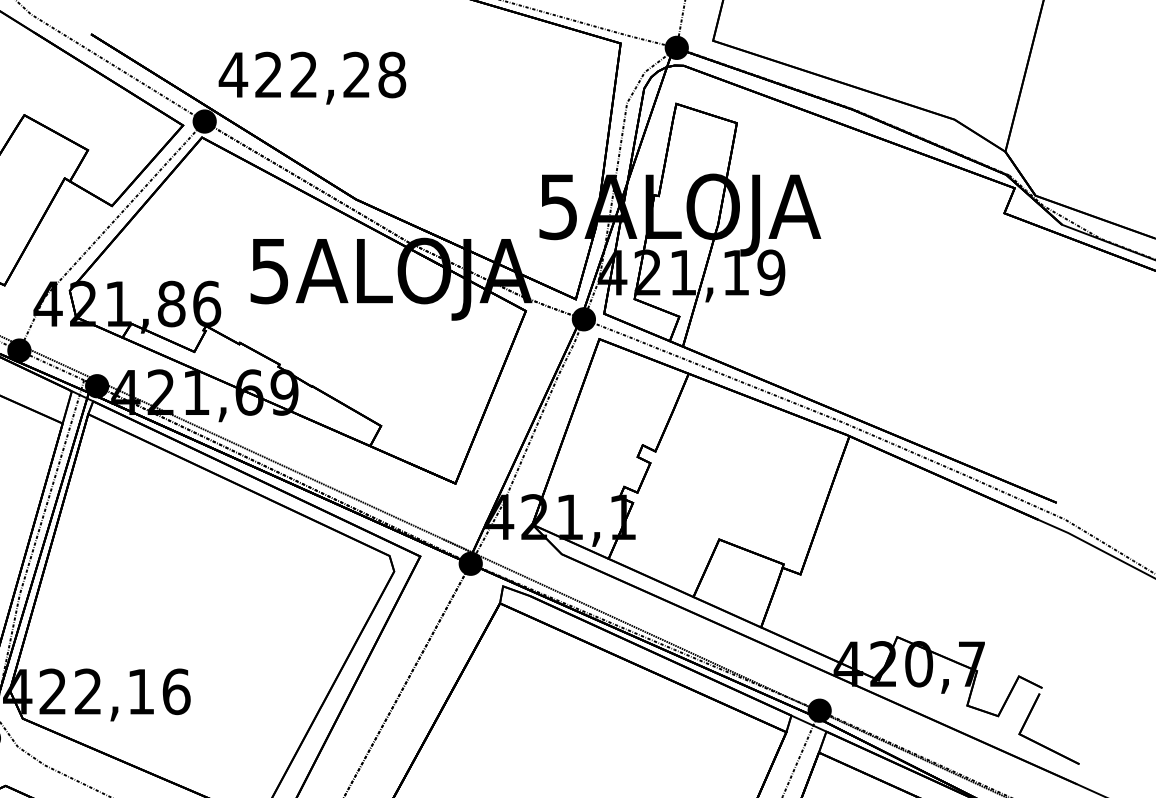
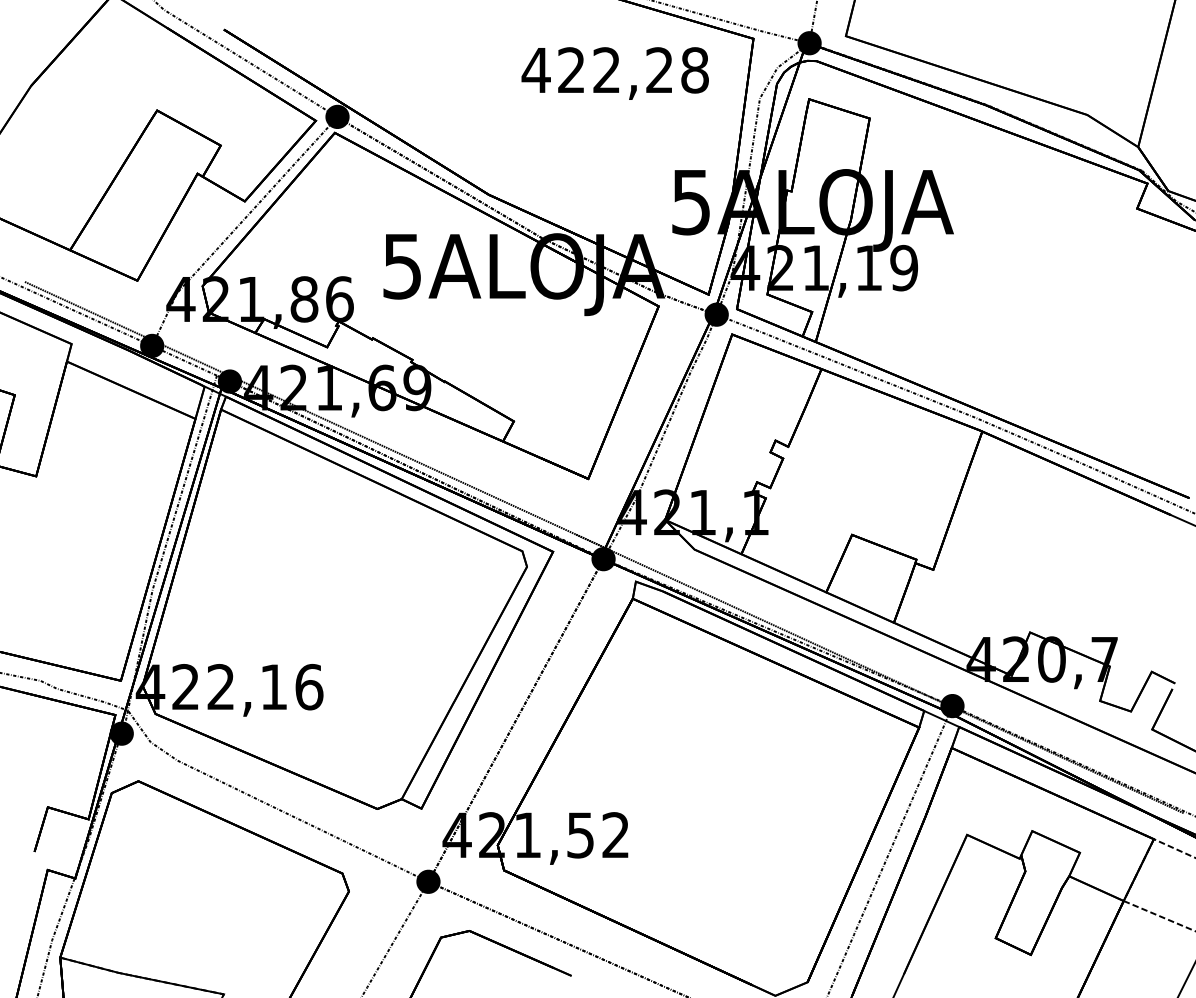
text: (311, 78) -> (614, 73), moved

